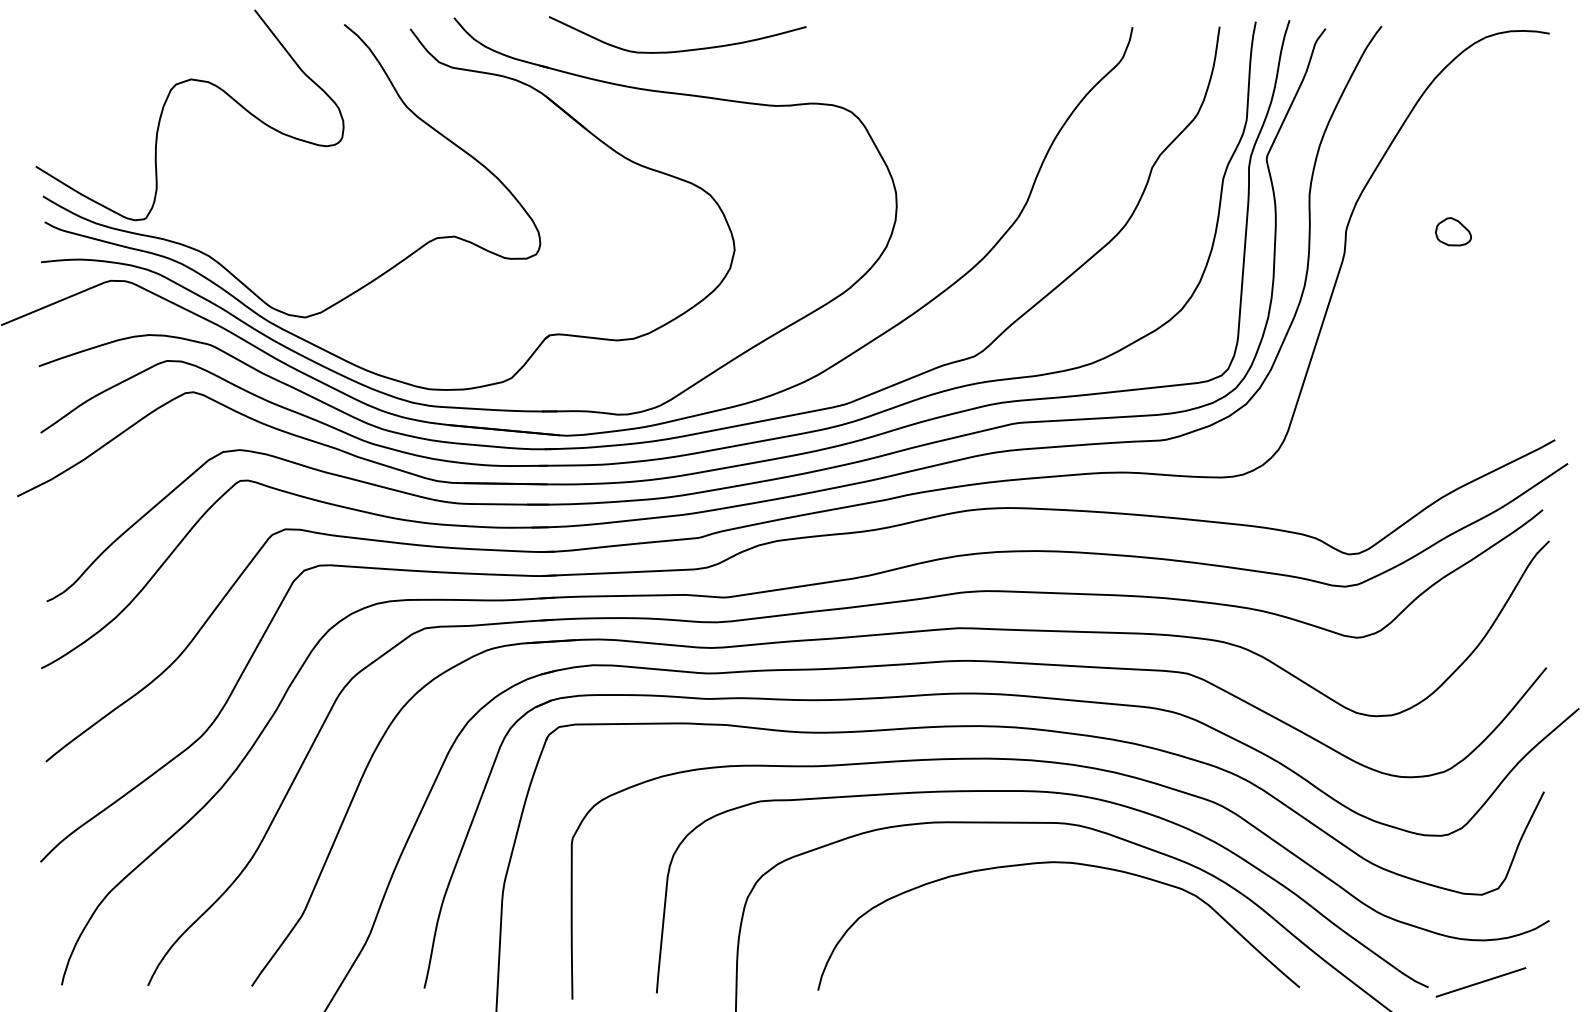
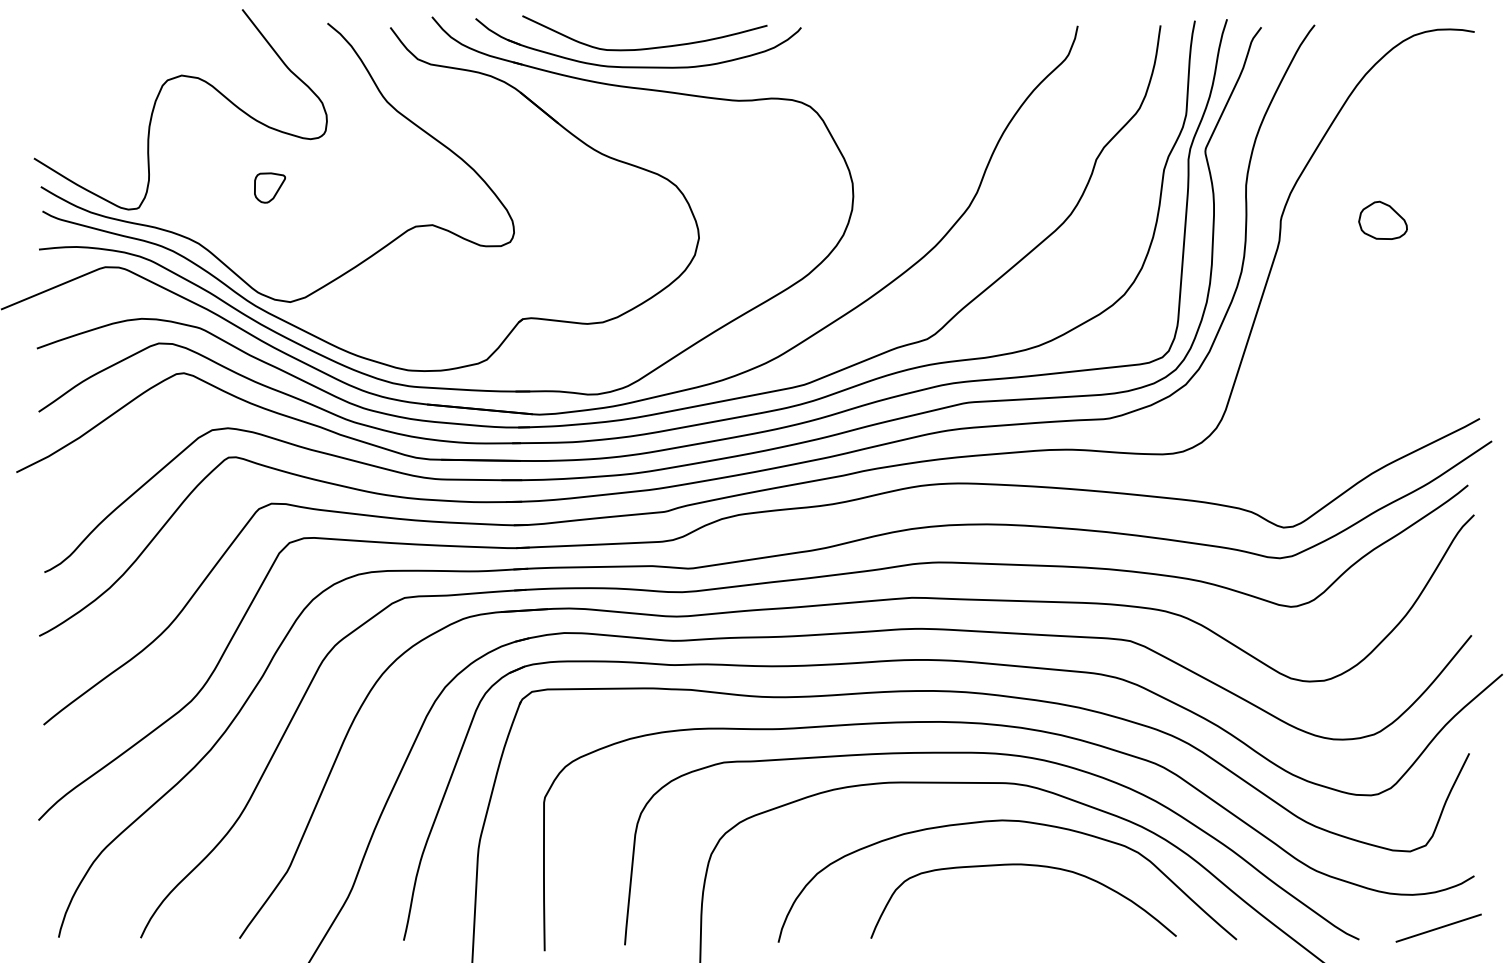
part: (669, 69) -> (637, 66), added
part: (283, 197) -> (269, 187), added
part: (1453, 231) -> (1383, 220), size x1.43
curve: (1075, 909) -> (1023, 865), added
line: (1480, 982) -> (1438, 928), moved

